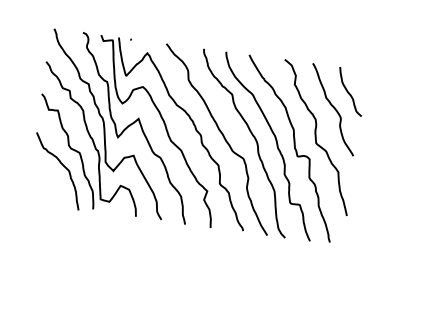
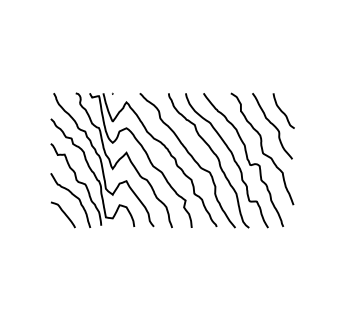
curve: (46, 186) -> (63, 213), added

